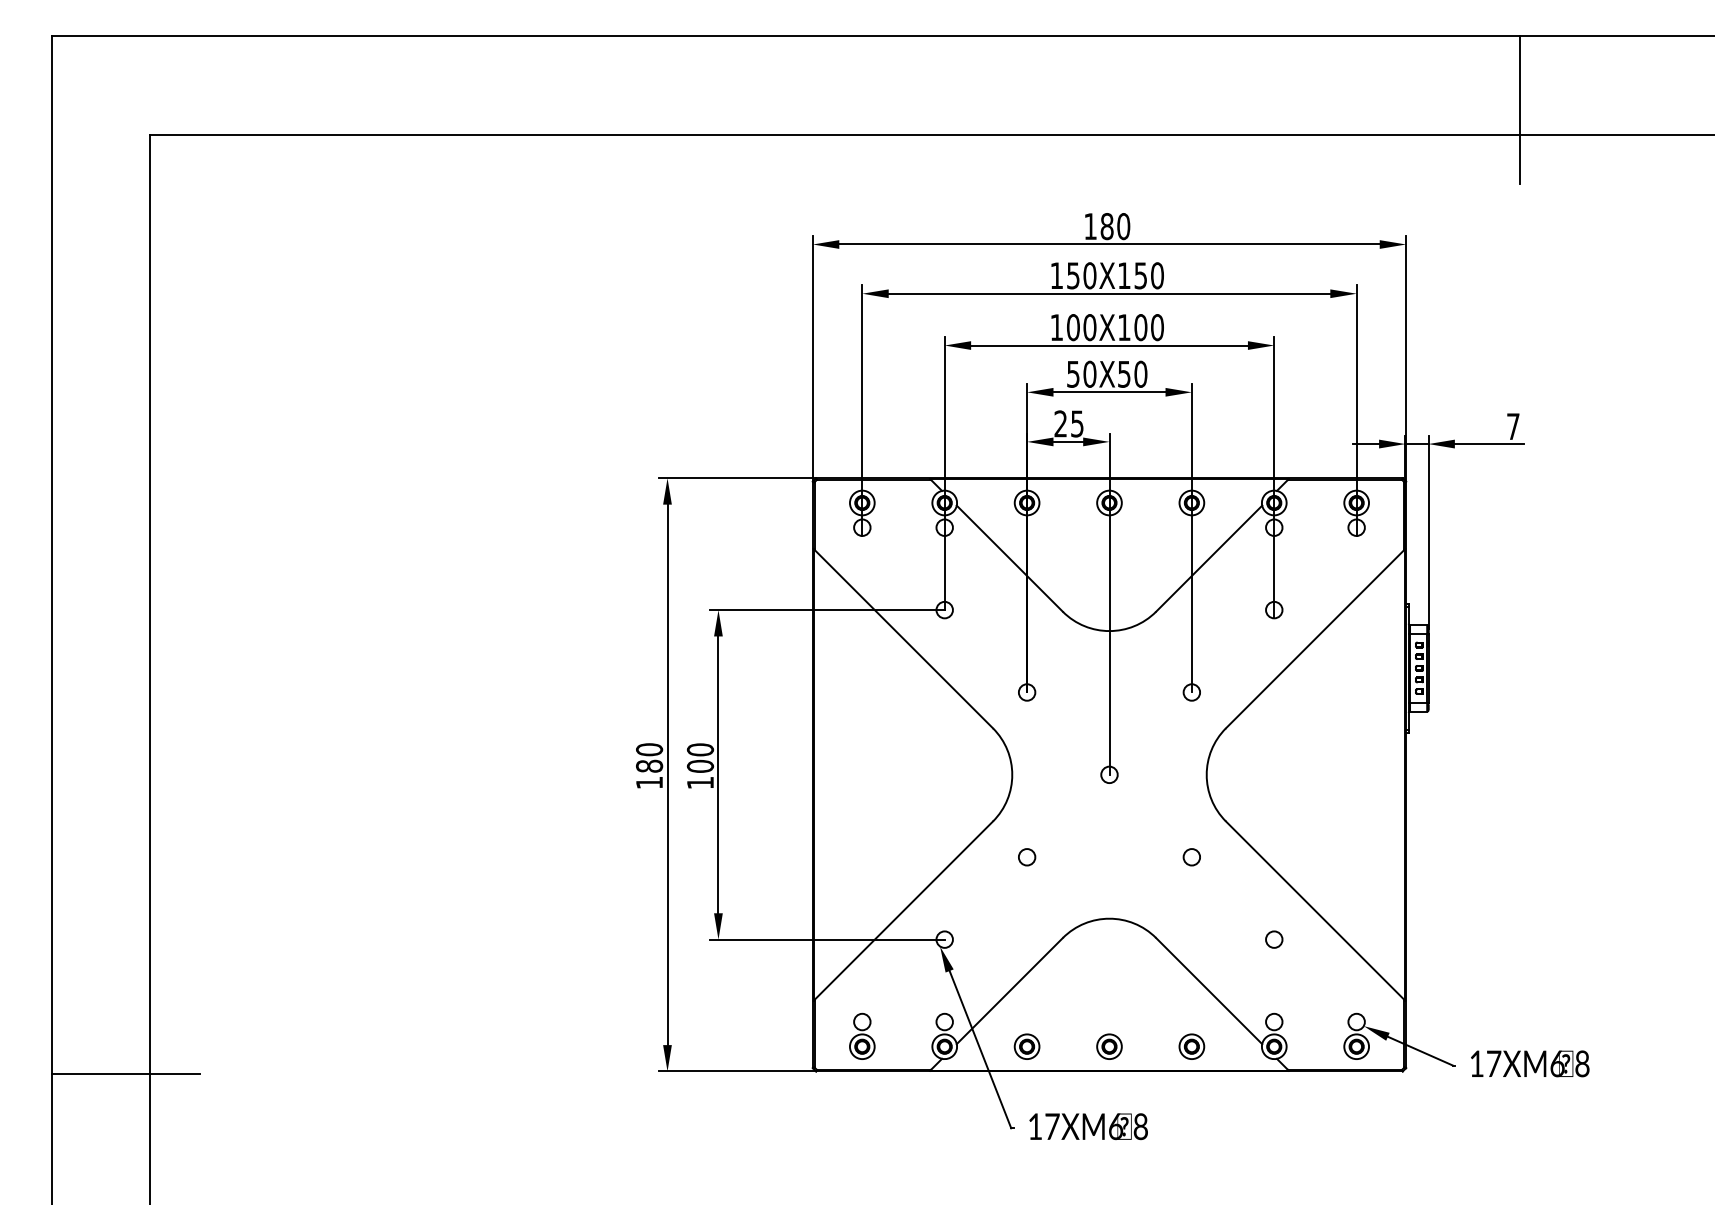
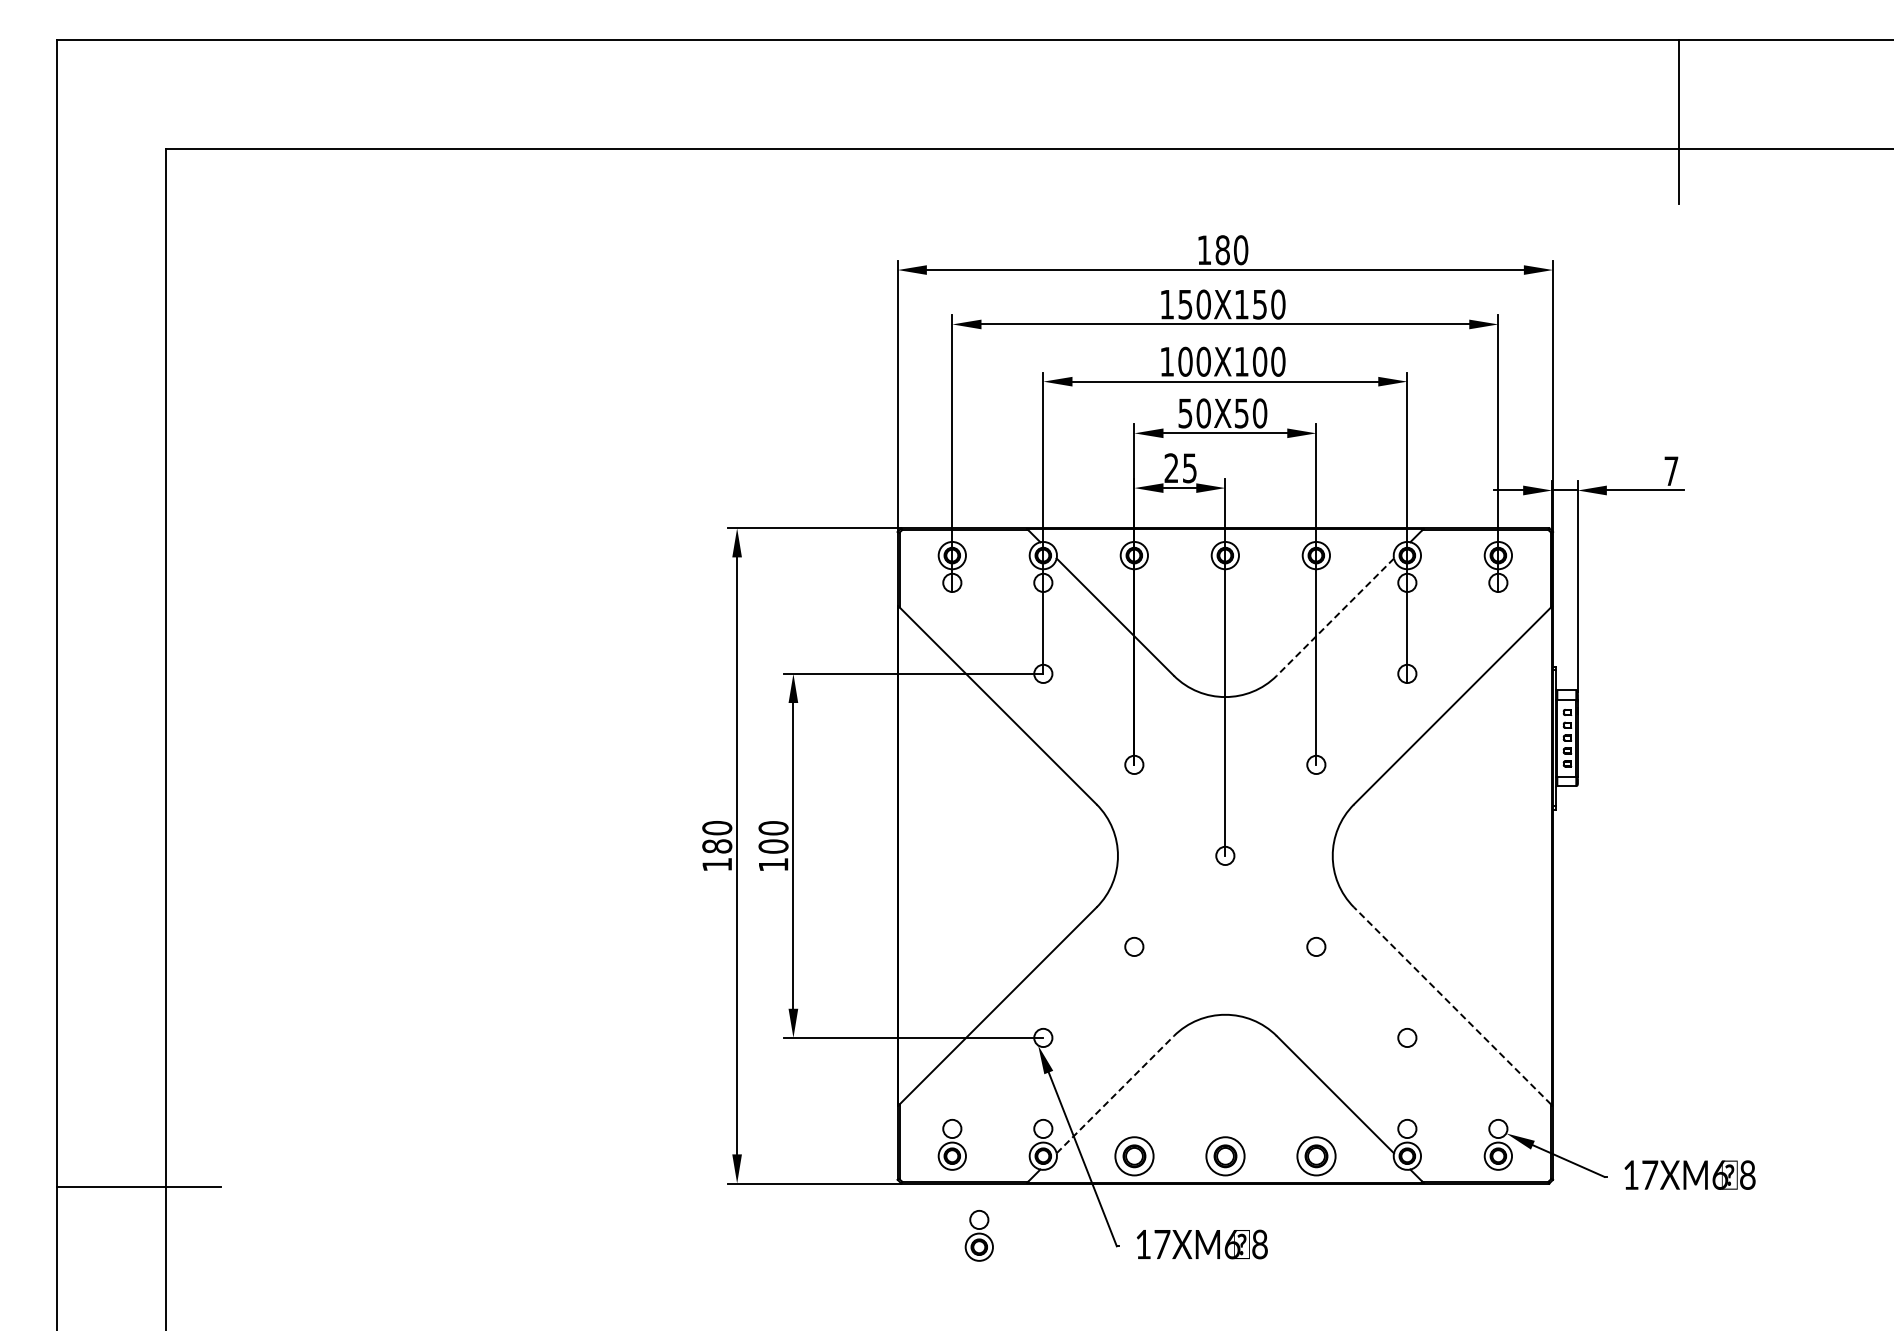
line: (1209, 559) -> (1335, 617), solid -> dashed
line: (1315, 910) -> (1452, 1005), solid -> dashed
line: (1010, 990) -> (1115, 1094), solid -> dashed
part: (1026, 1046) -> (1133, 1155), size x1.4
part: (1108, 1046) -> (1224, 1155), size x1.4
part: (1191, 1046) -> (1315, 1155), size x1.4
part: (886, 1118) -> (978, 1235), added

